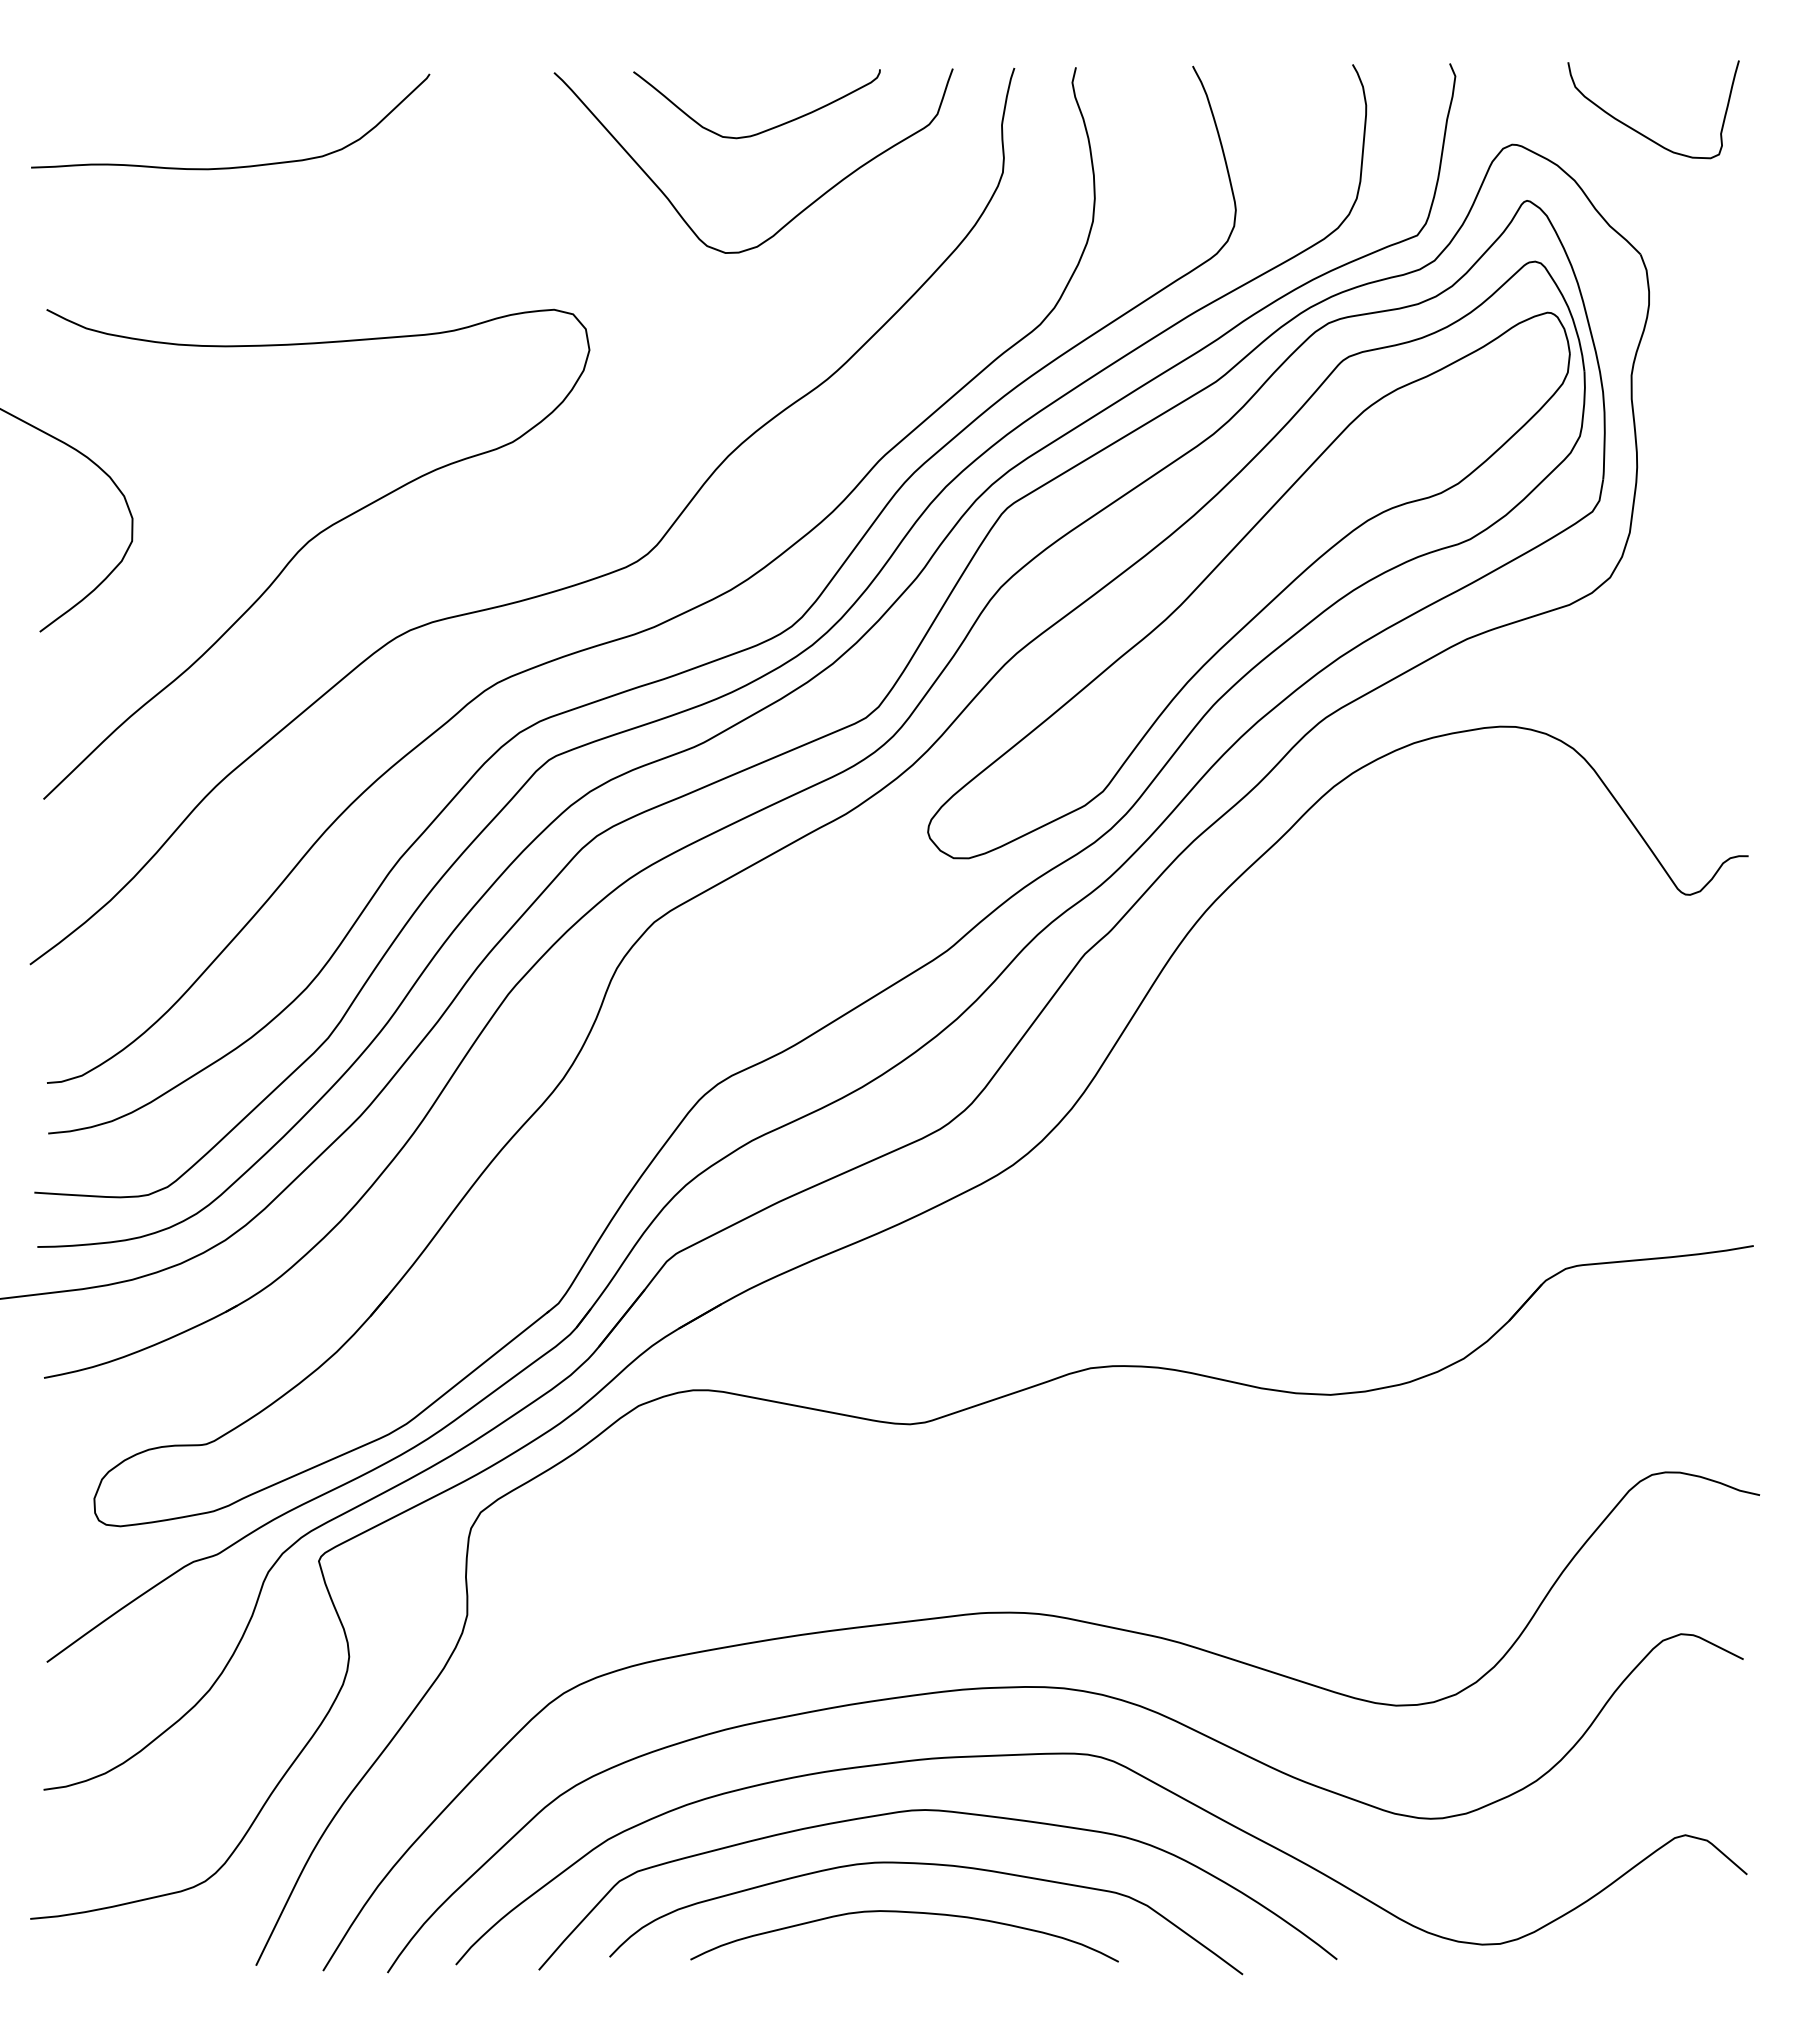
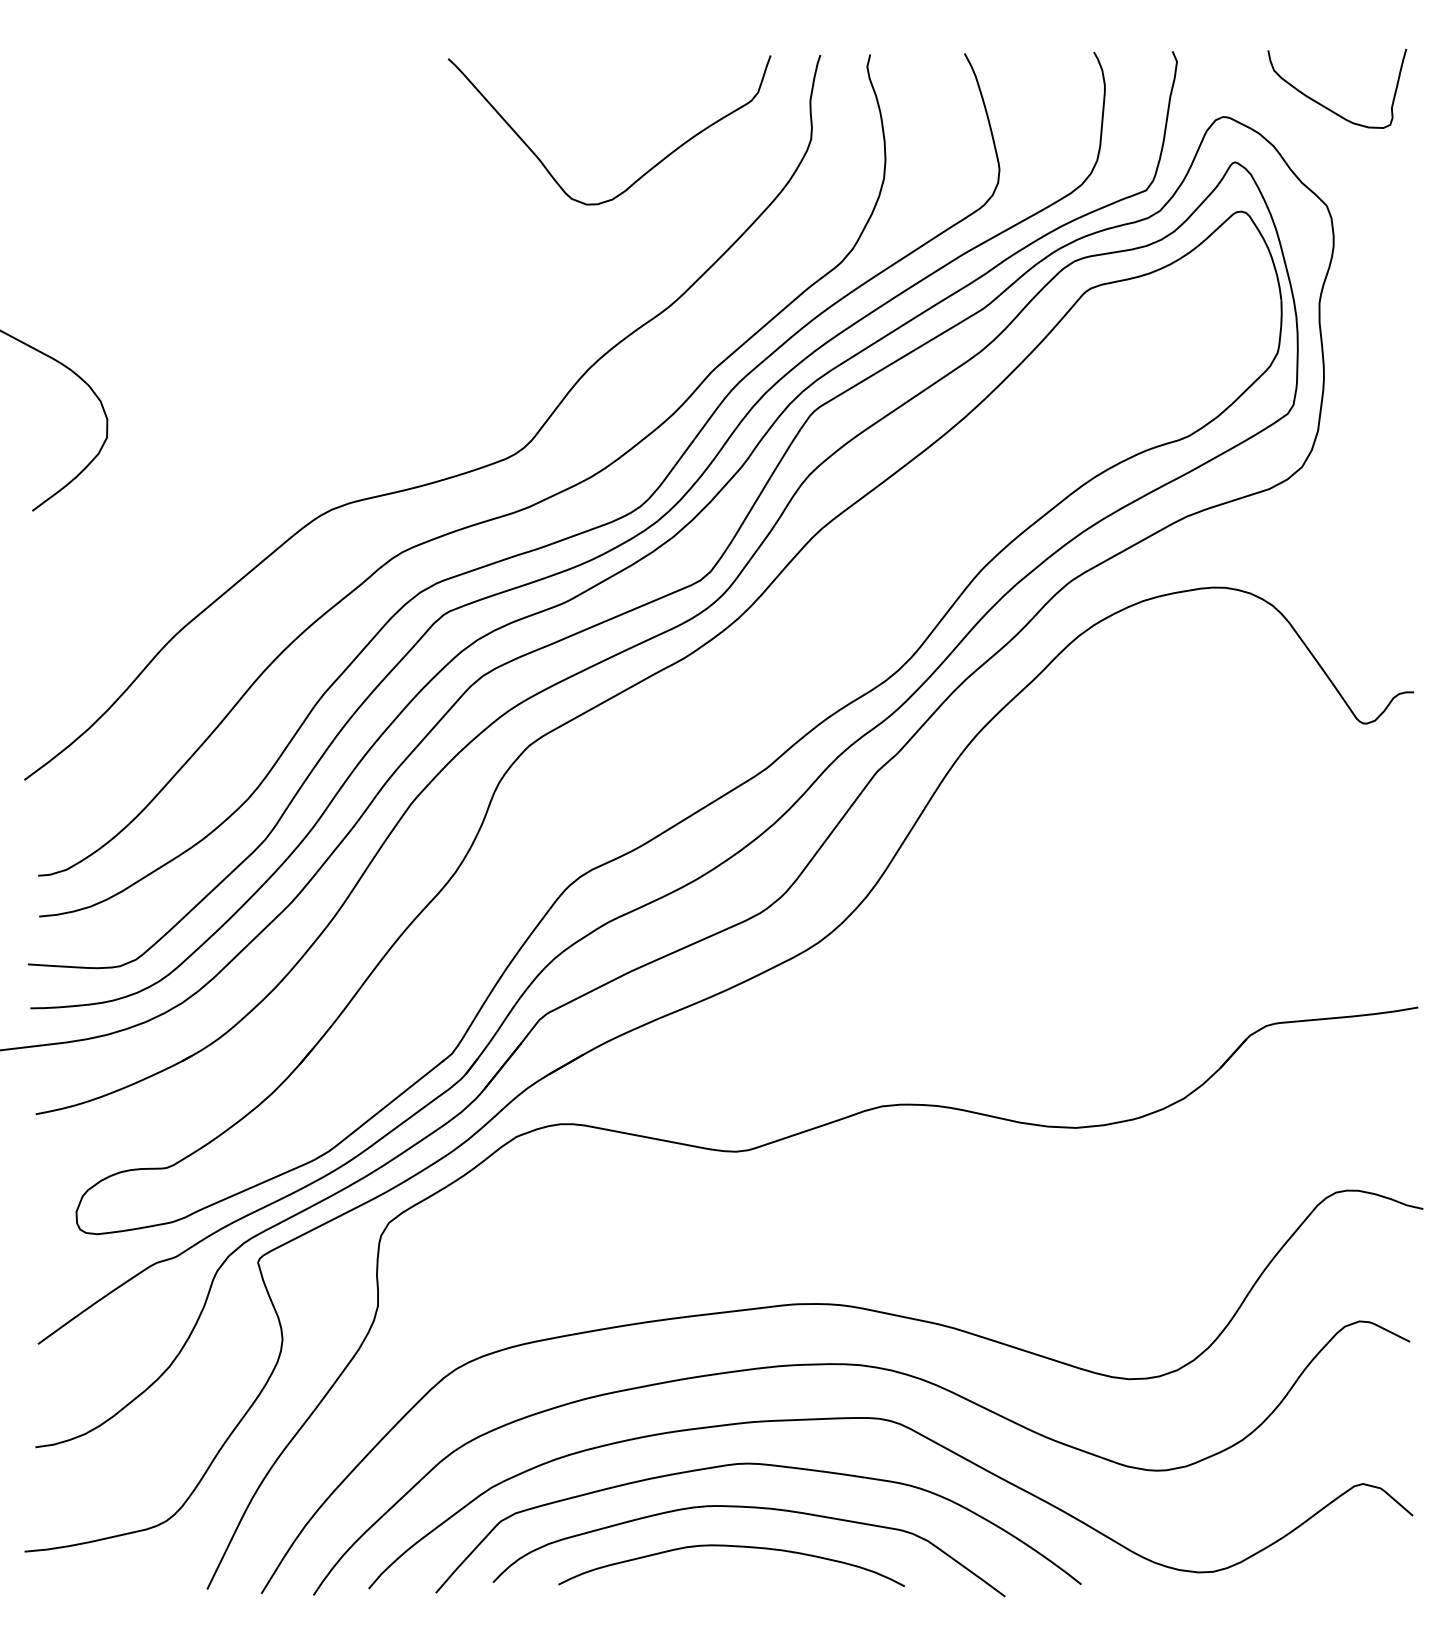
curve: (766, 129) -> (619, 104), removed
curve: (234, 166) -> (189, 134), removed
curve: (307, 544) -> (248, 440), removed
part: (1248, 585) -> (1009, 473), removed

